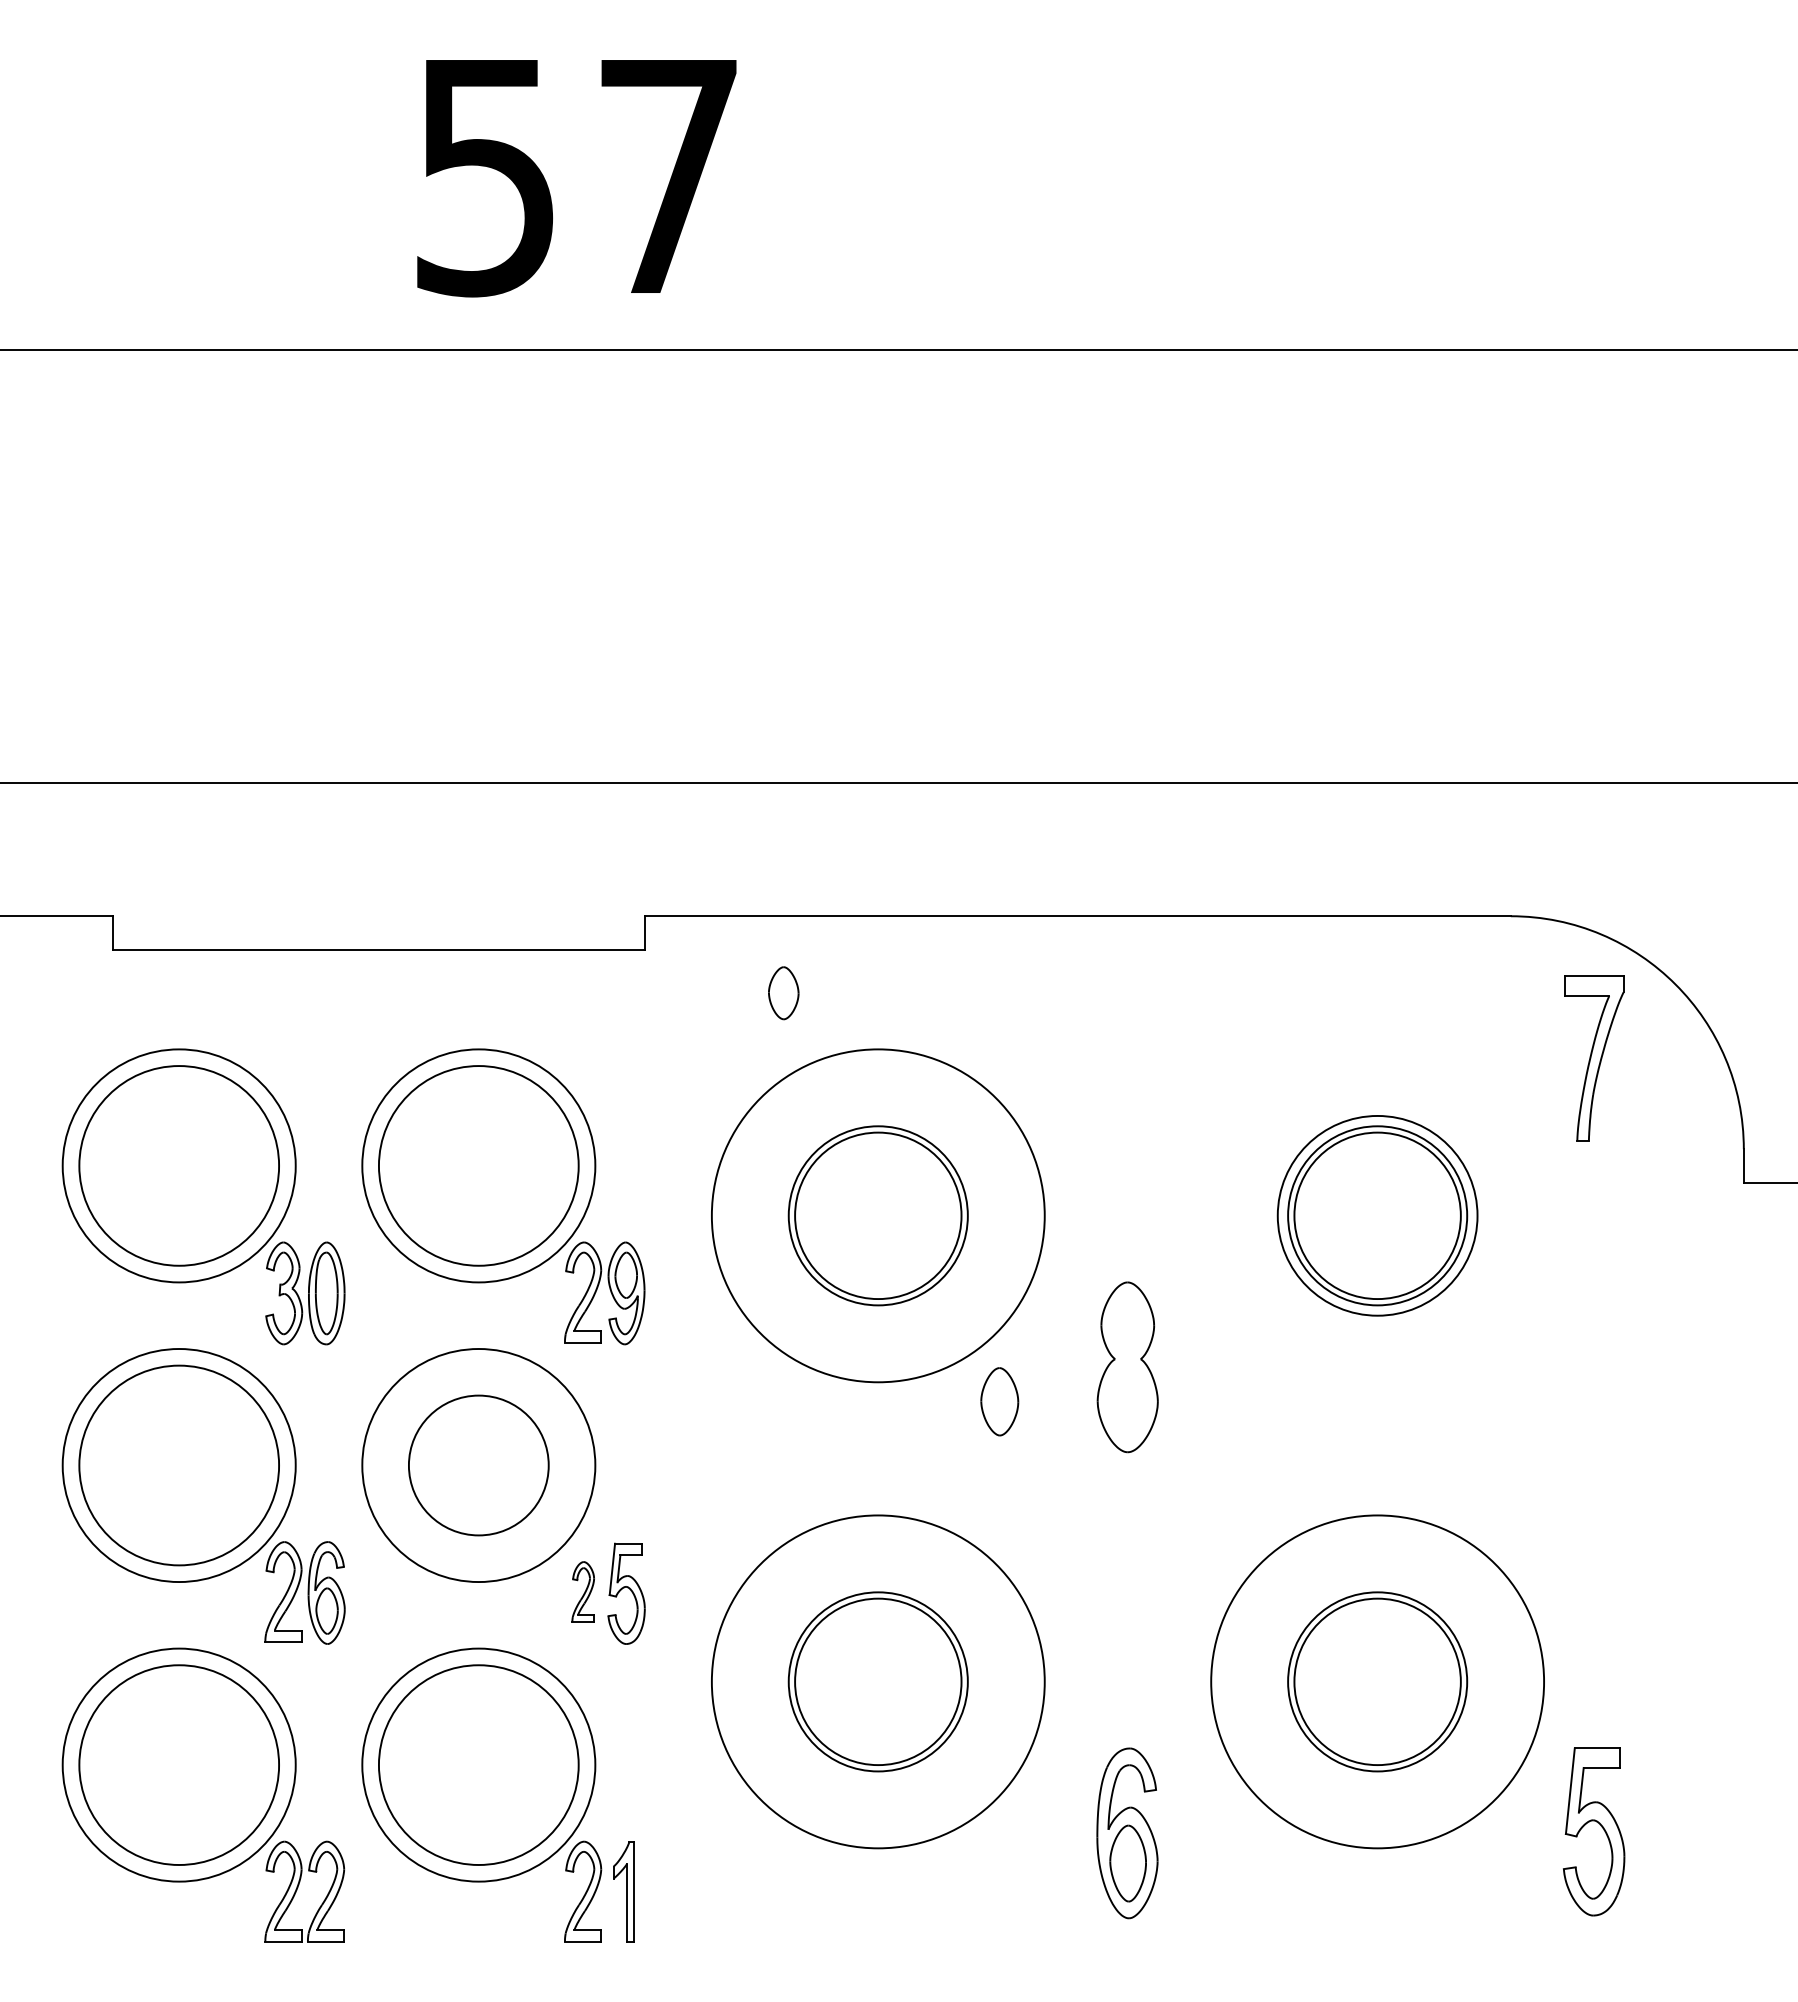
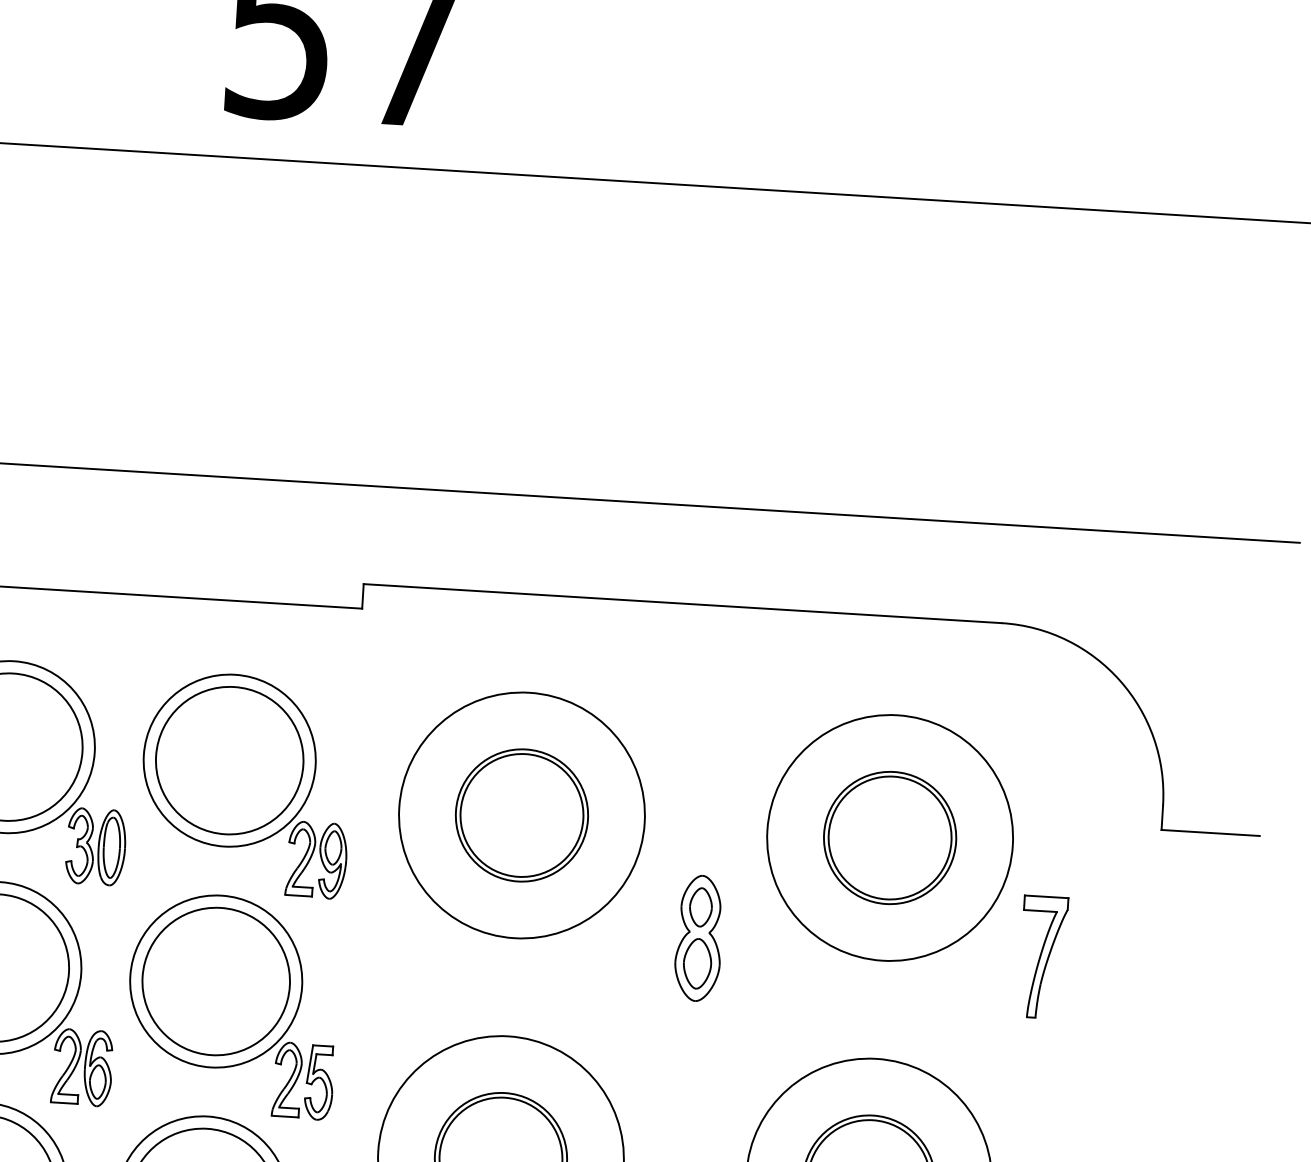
part: (783, 993) -> (700, 907), moved
part: (1594, 1058) -> (1043, 957), moved
circle: (1377, 1215) -> (890, 837), size x1.67
part: (999, 1401) -> (697, 963), moved
circle: (478, 1465) -> (215, 981), size x1.43
part: (583, 1591) -> (287, 1079), size x1.67

